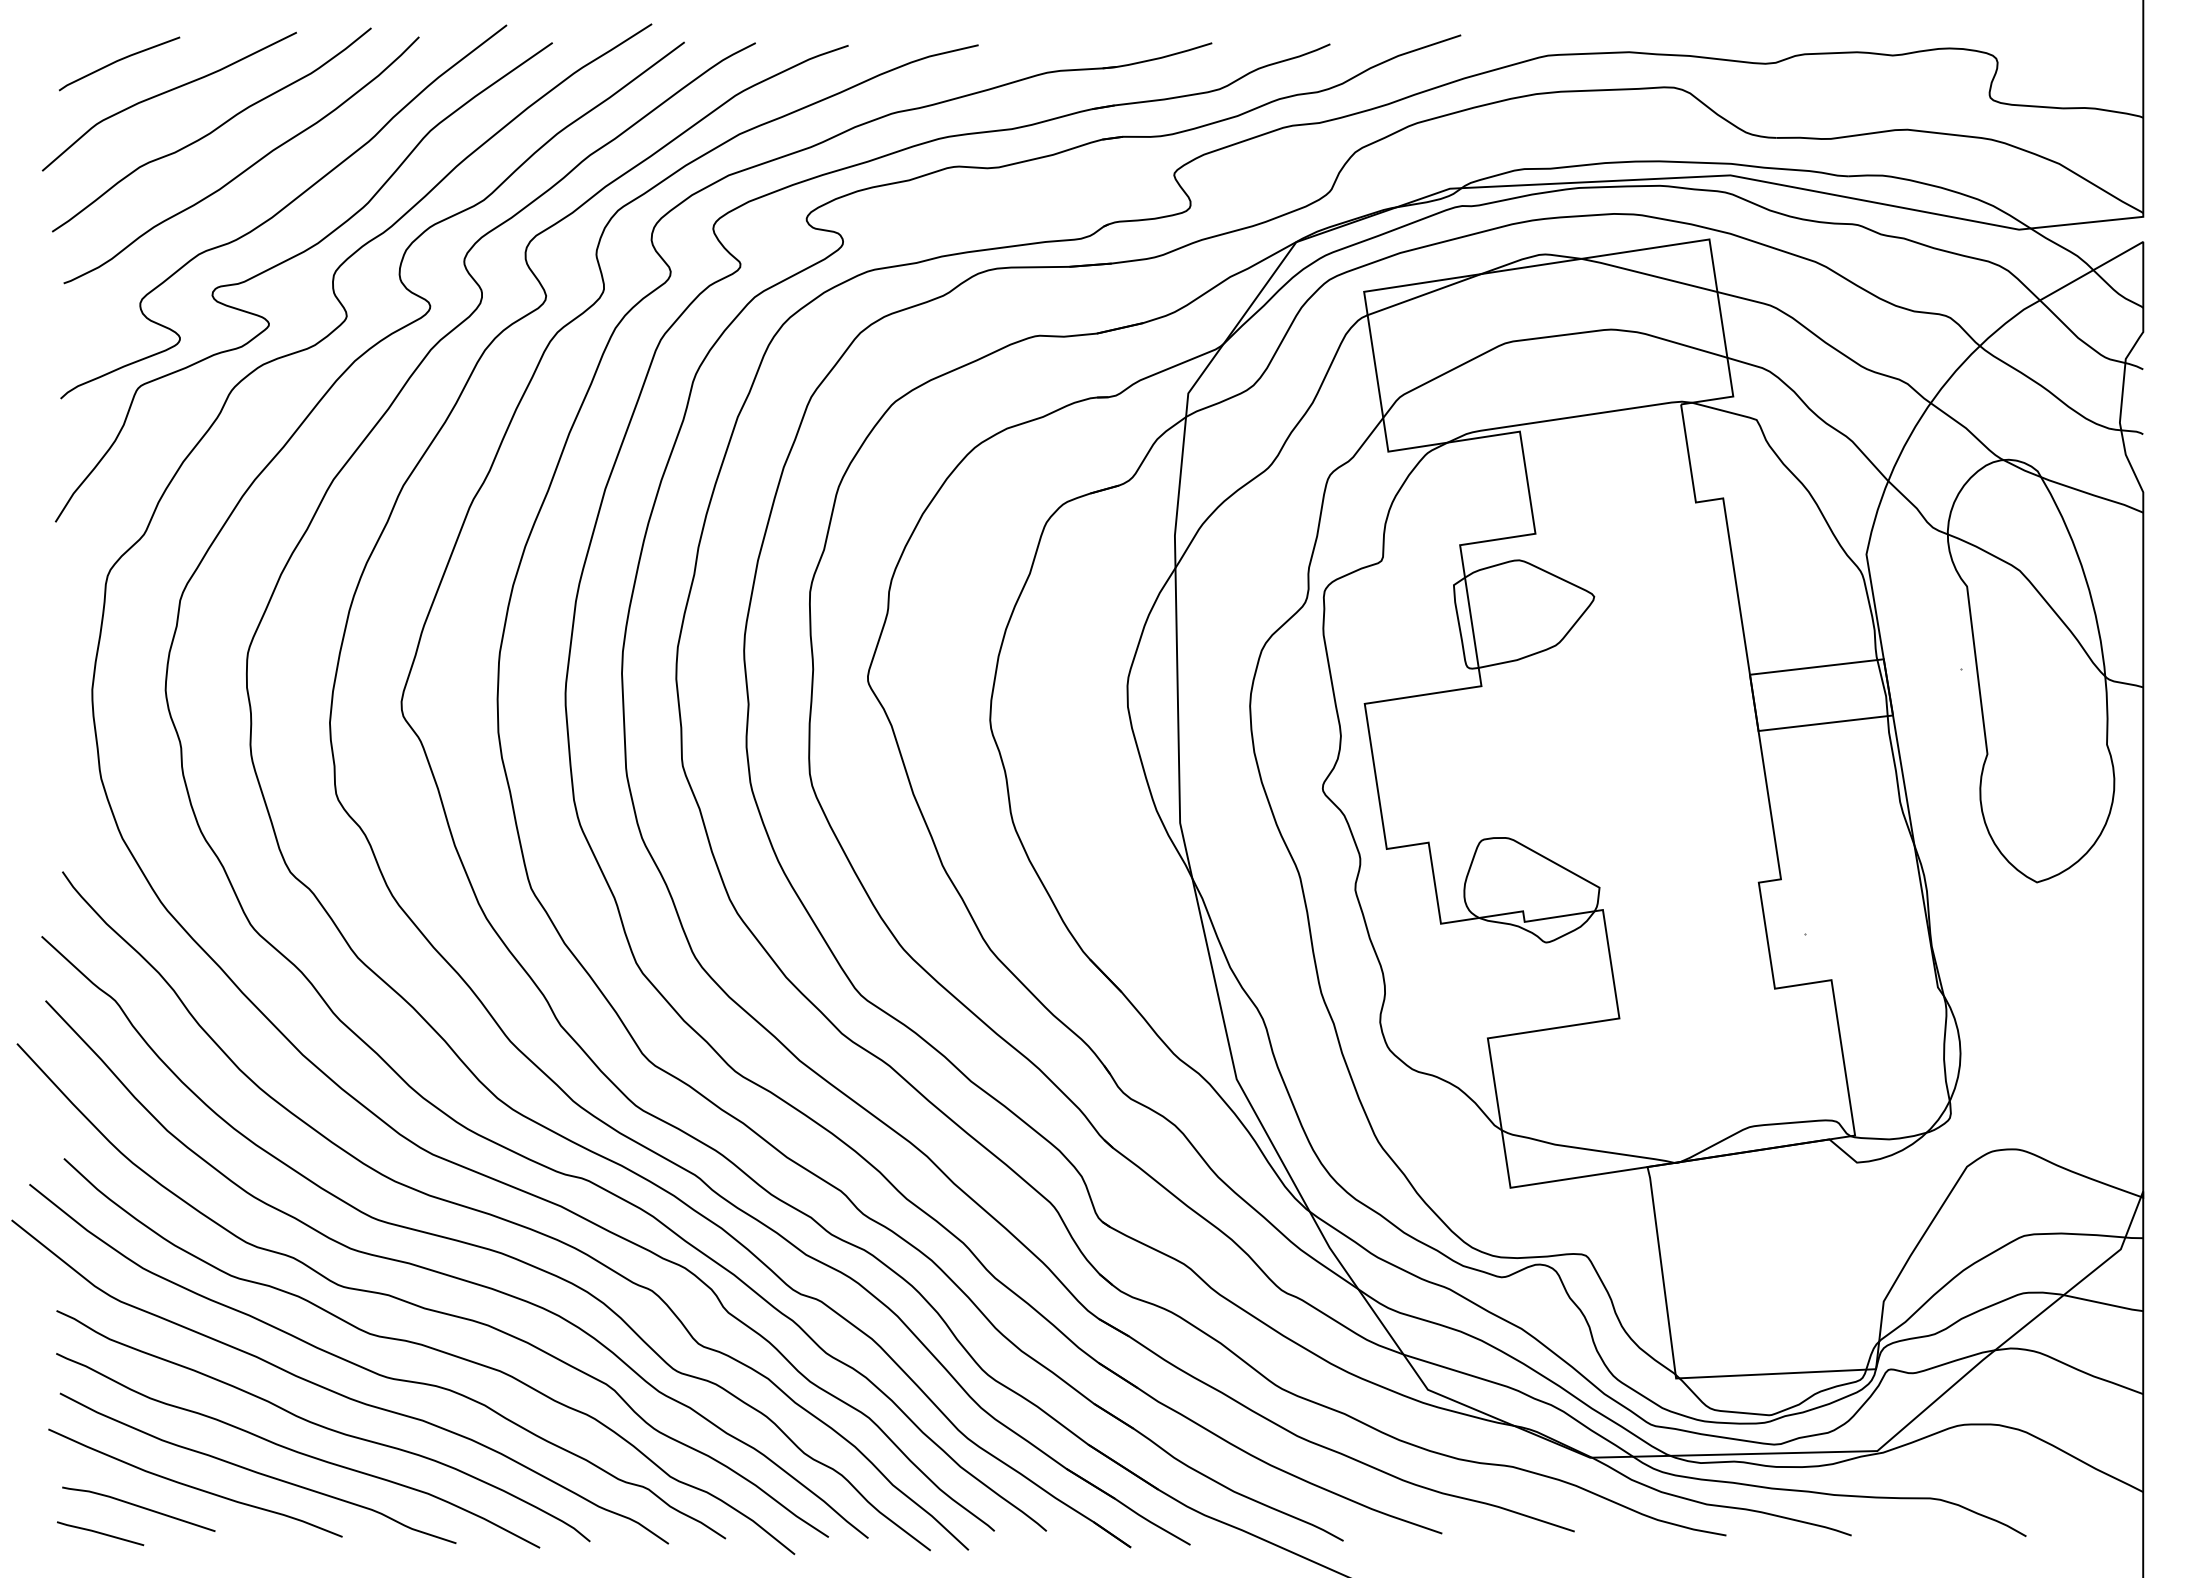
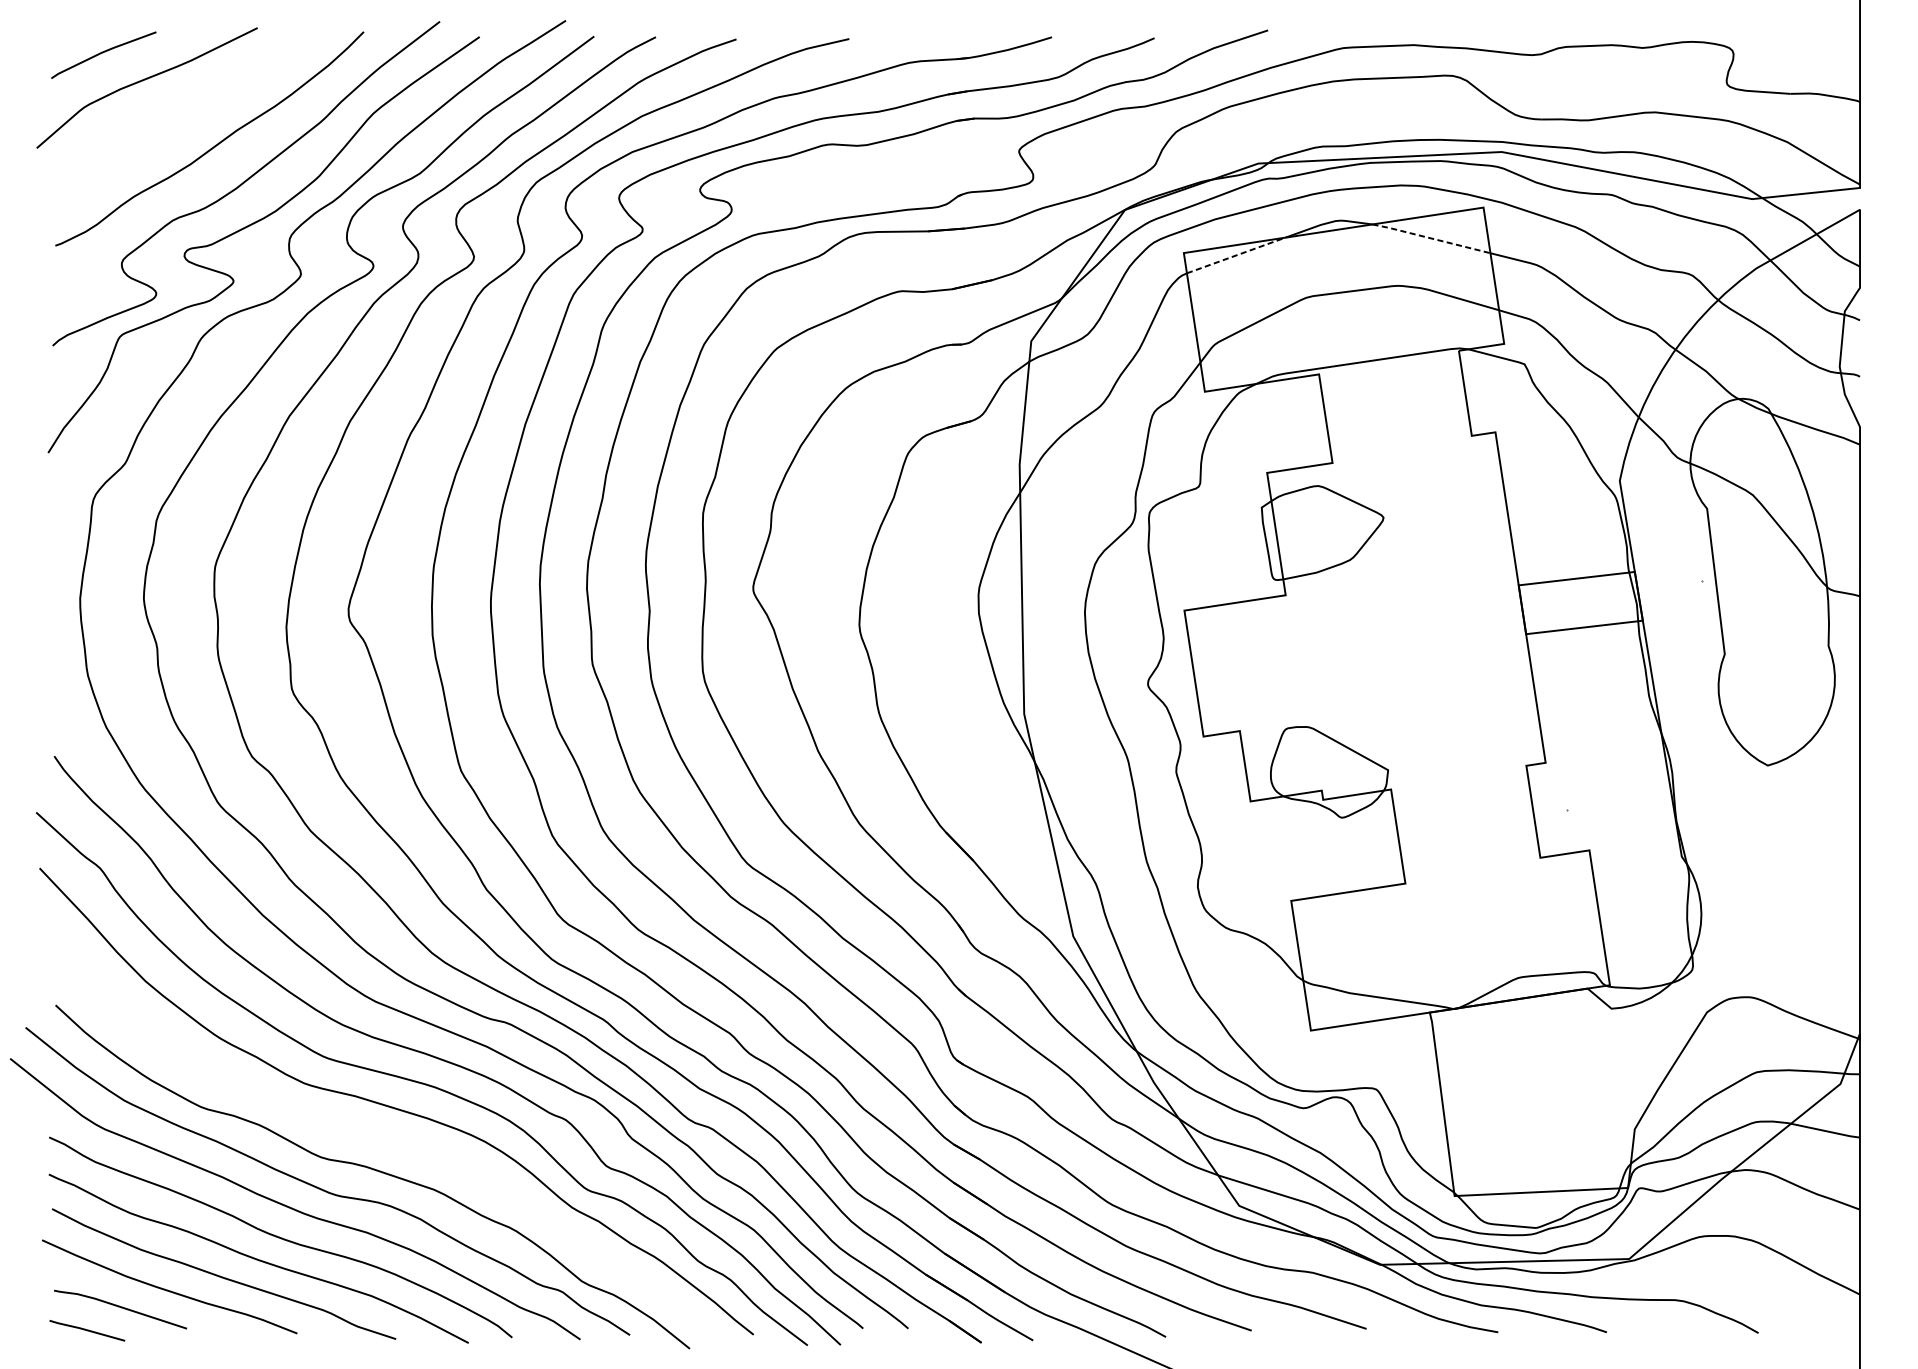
curve: (212, 130) -> (184, 113), removed
line: (1648, 274) -> (1430, 238), solid -> dashed
line: (1424, 294) -> (1236, 255), solid -> dashed
curve: (417, 1304) -> (362, 1131), removed

